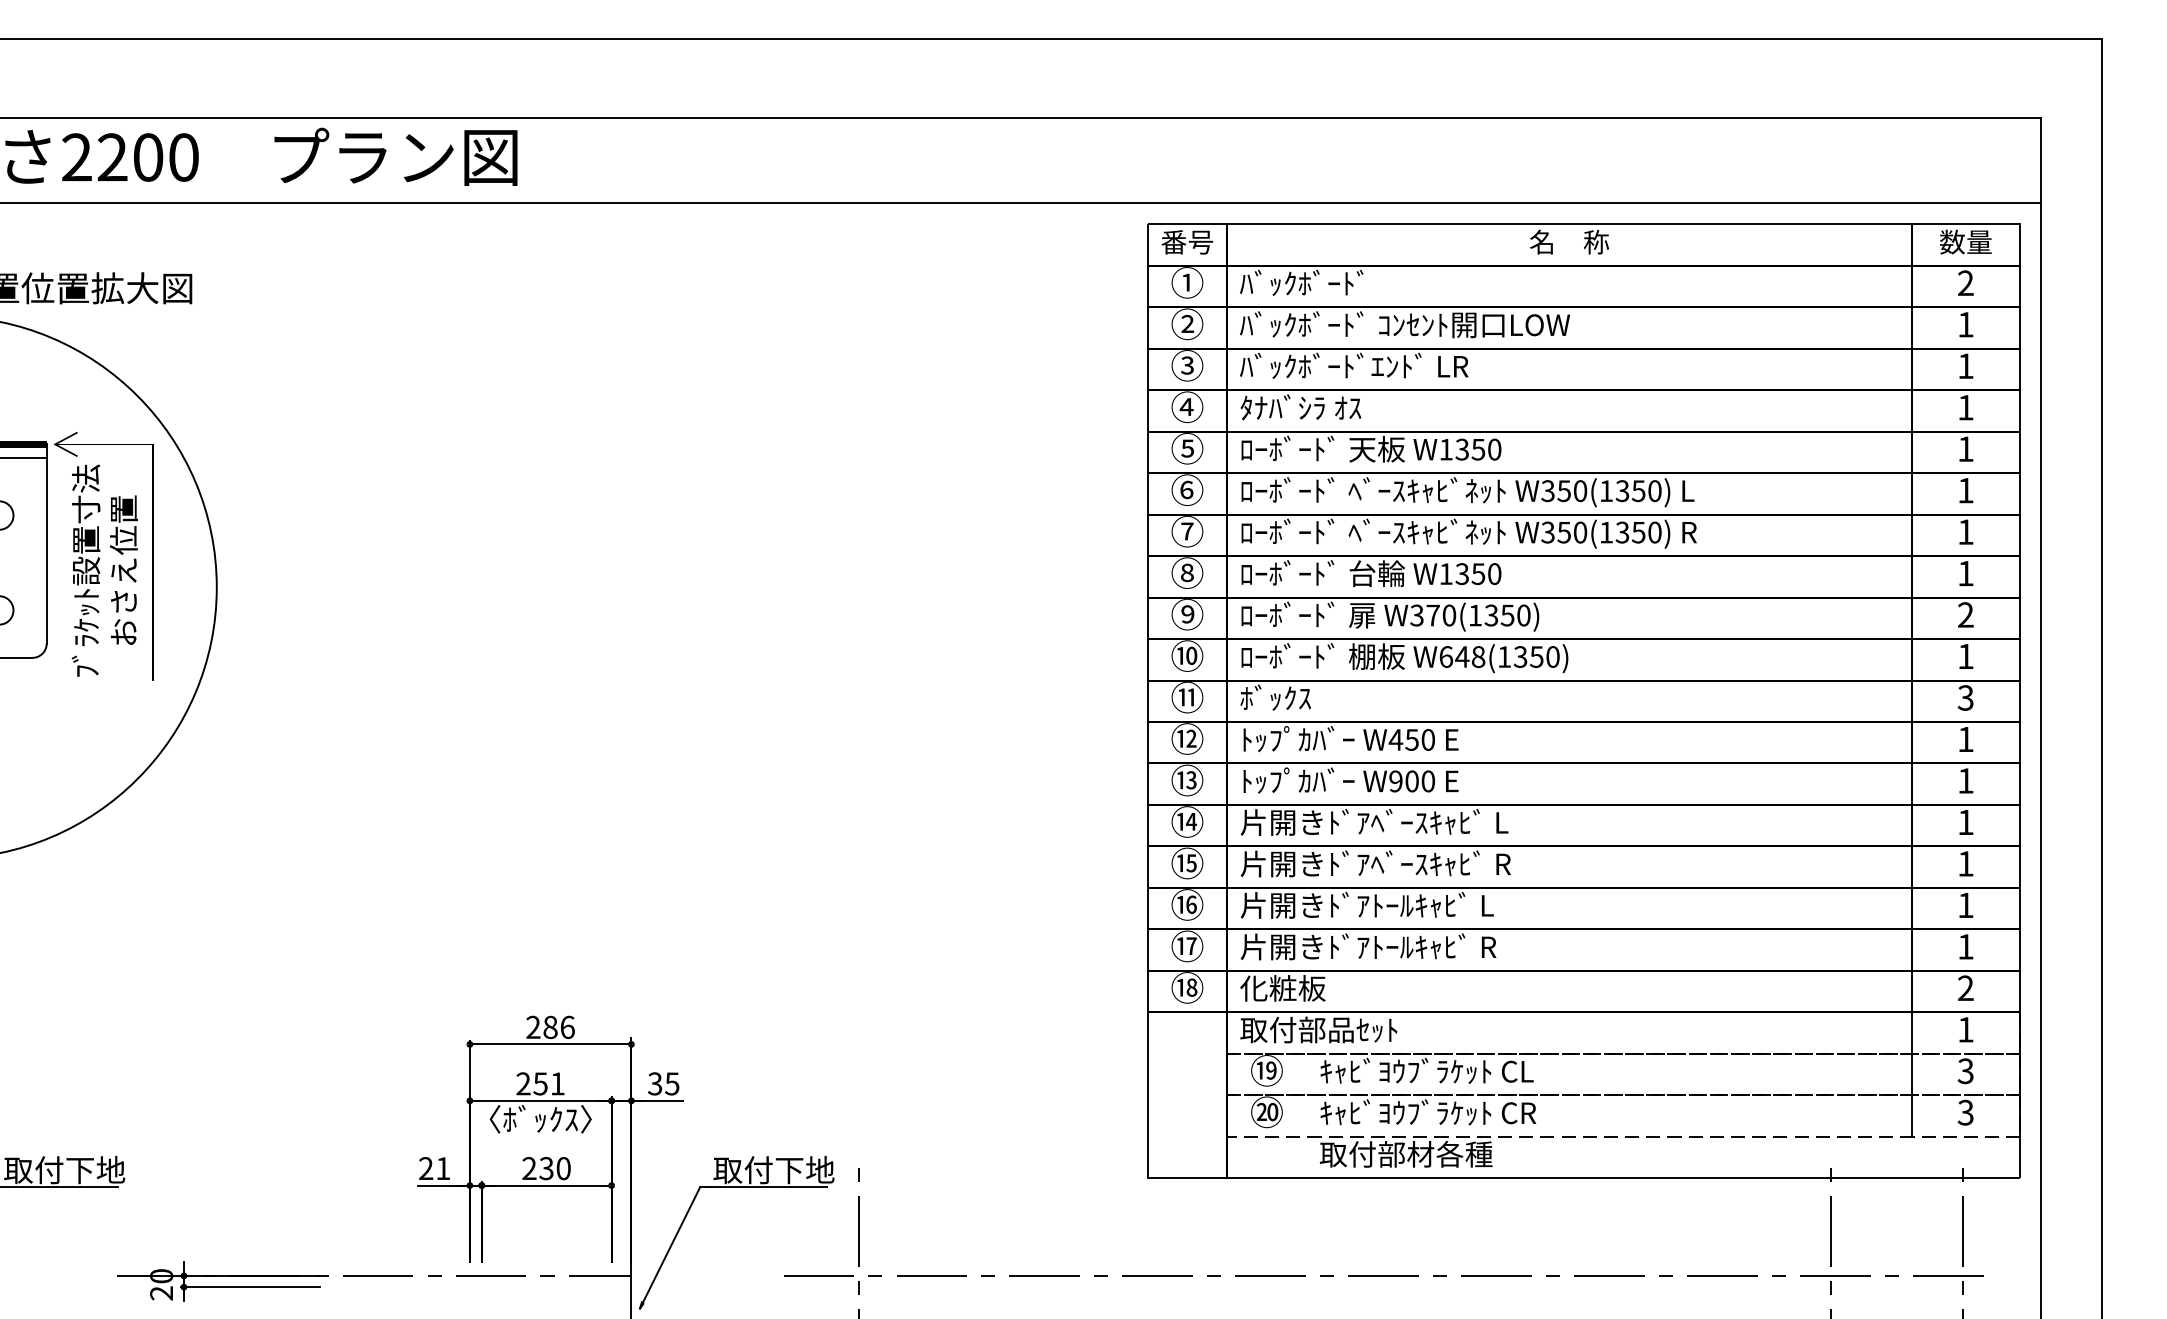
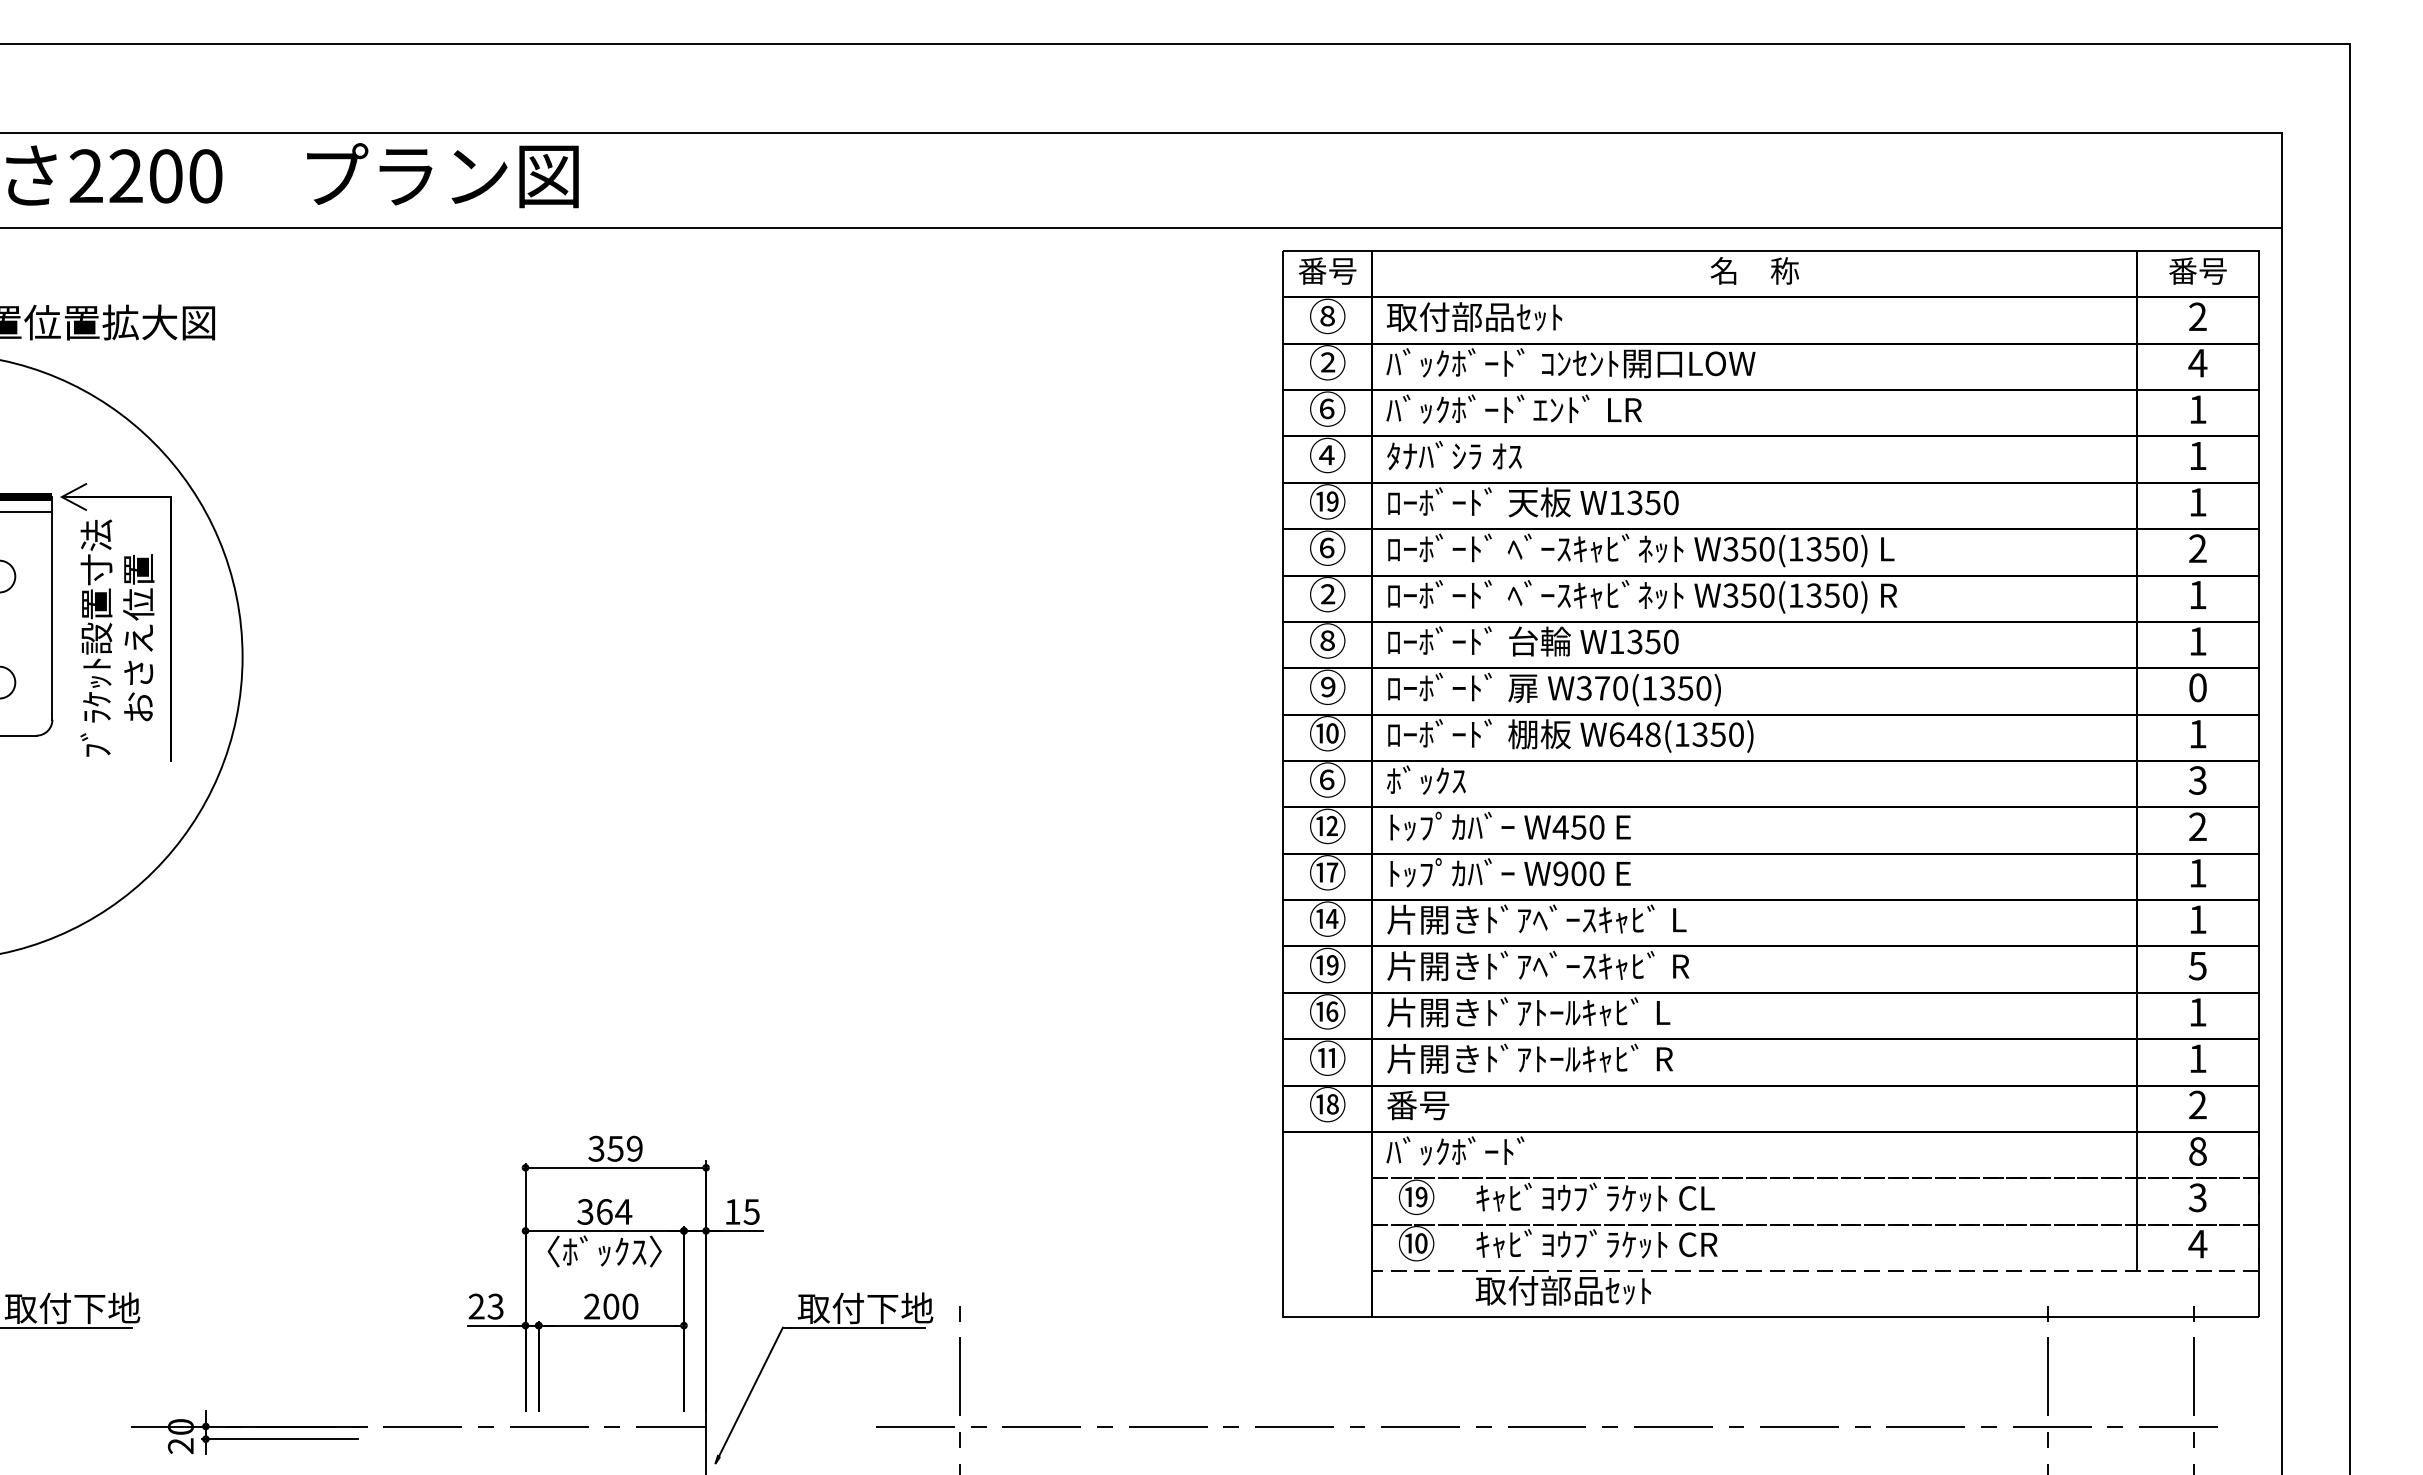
text: (1965, 241) -> (2197, 270), 数量 -> 番号
text: (1187, 282) -> (1327, 315), ① -> ⑧
text: (1318, 282) -> (1474, 316), ﾊﾞｯｸﾎﾞｰﾄﾞ -> 取付部品ｾｯﾄ
text: (1965, 324) -> (2197, 363), 1 -> 4
text: (1187, 365) -> (1327, 408), ③ -> ⑥
text: (1187, 448) -> (1327, 501), ⑤ -> ⑲
text: (1965, 490) -> (2197, 548), 1 -> 2
text: (1187, 531) -> (1327, 594), ⑦ -> ②
text: (1965, 614) -> (2197, 687), 2 -> 0
text: (1186, 697) -> (1326, 779), ⑪ -> ⑥
text: (1965, 739) -> (2197, 826), 1 -> 2
text: (1191, 780) -> (1332, 872), ⑬ -> ⑰
text: (1191, 863) -> (1332, 965), ⑮ -> ⑲
text: (1965, 864) -> (2197, 966), 1 -> 5
text: (1187, 945) -> (1327, 1057), ⑰ -> ⑪
text: (1282, 988) -> (1434, 1105), 化粧板 -> 番号
text: (550, 1027) -> (615, 1148), 286 -> 359
text: (1318, 1029) -> (1474, 1151), 取付部品ｾｯﾄ -> ﾊﾞｯｸﾎﾞｰﾄﾞ
text: (1965, 1029) -> (2197, 1151), 1 -> 8
text: (540, 1083) -> (604, 1211), 251 -> 364
text: (655, 1083) -> (732, 1211), 35 -> 15
text: (1267, 1112) -> (1417, 1243), ⑳ -> ⑩
text: (1965, 1112) -> (2197, 1243), 3 -> 4
text: (1449, 1154) -> (1620, 1290), 取付部材各種 -> 取付部品ｾｯﾄ
text: (443, 1168) -> (495, 1306), 21 -> 23
text: (546, 1168) -> (611, 1306), 230 -> 200

